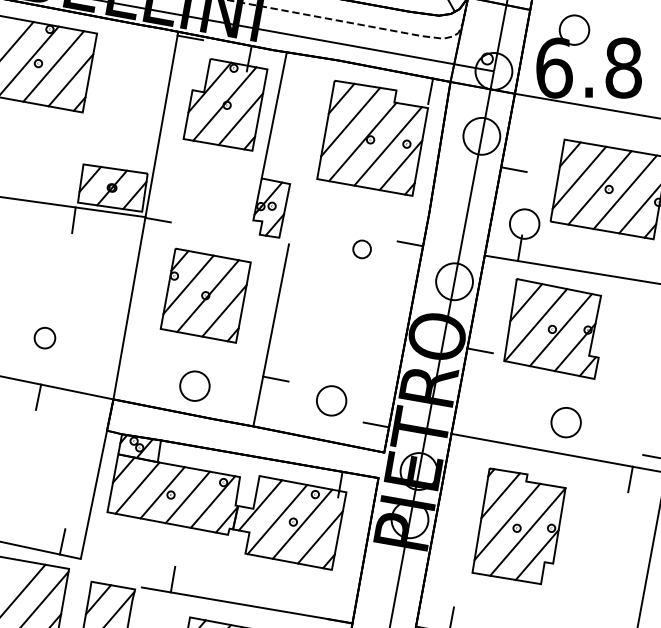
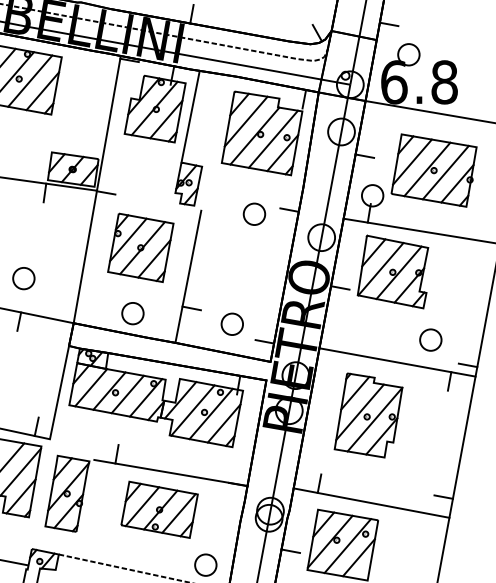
part: (362, 248) -> (254, 213), size x1.67
part: (44, 337) -> (23, 278), size x1.43
part: (565, 421) -> (430, 339), moved

